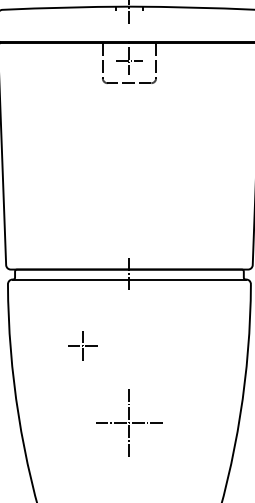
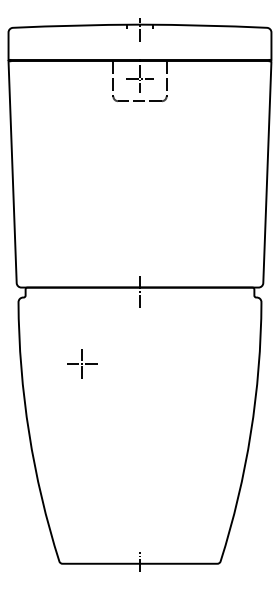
line: (128, 279) -> (139, 297), removed
part: (82, 345) -> (82, 363), moved
part: (128, 422) -> (139, 440), removed

